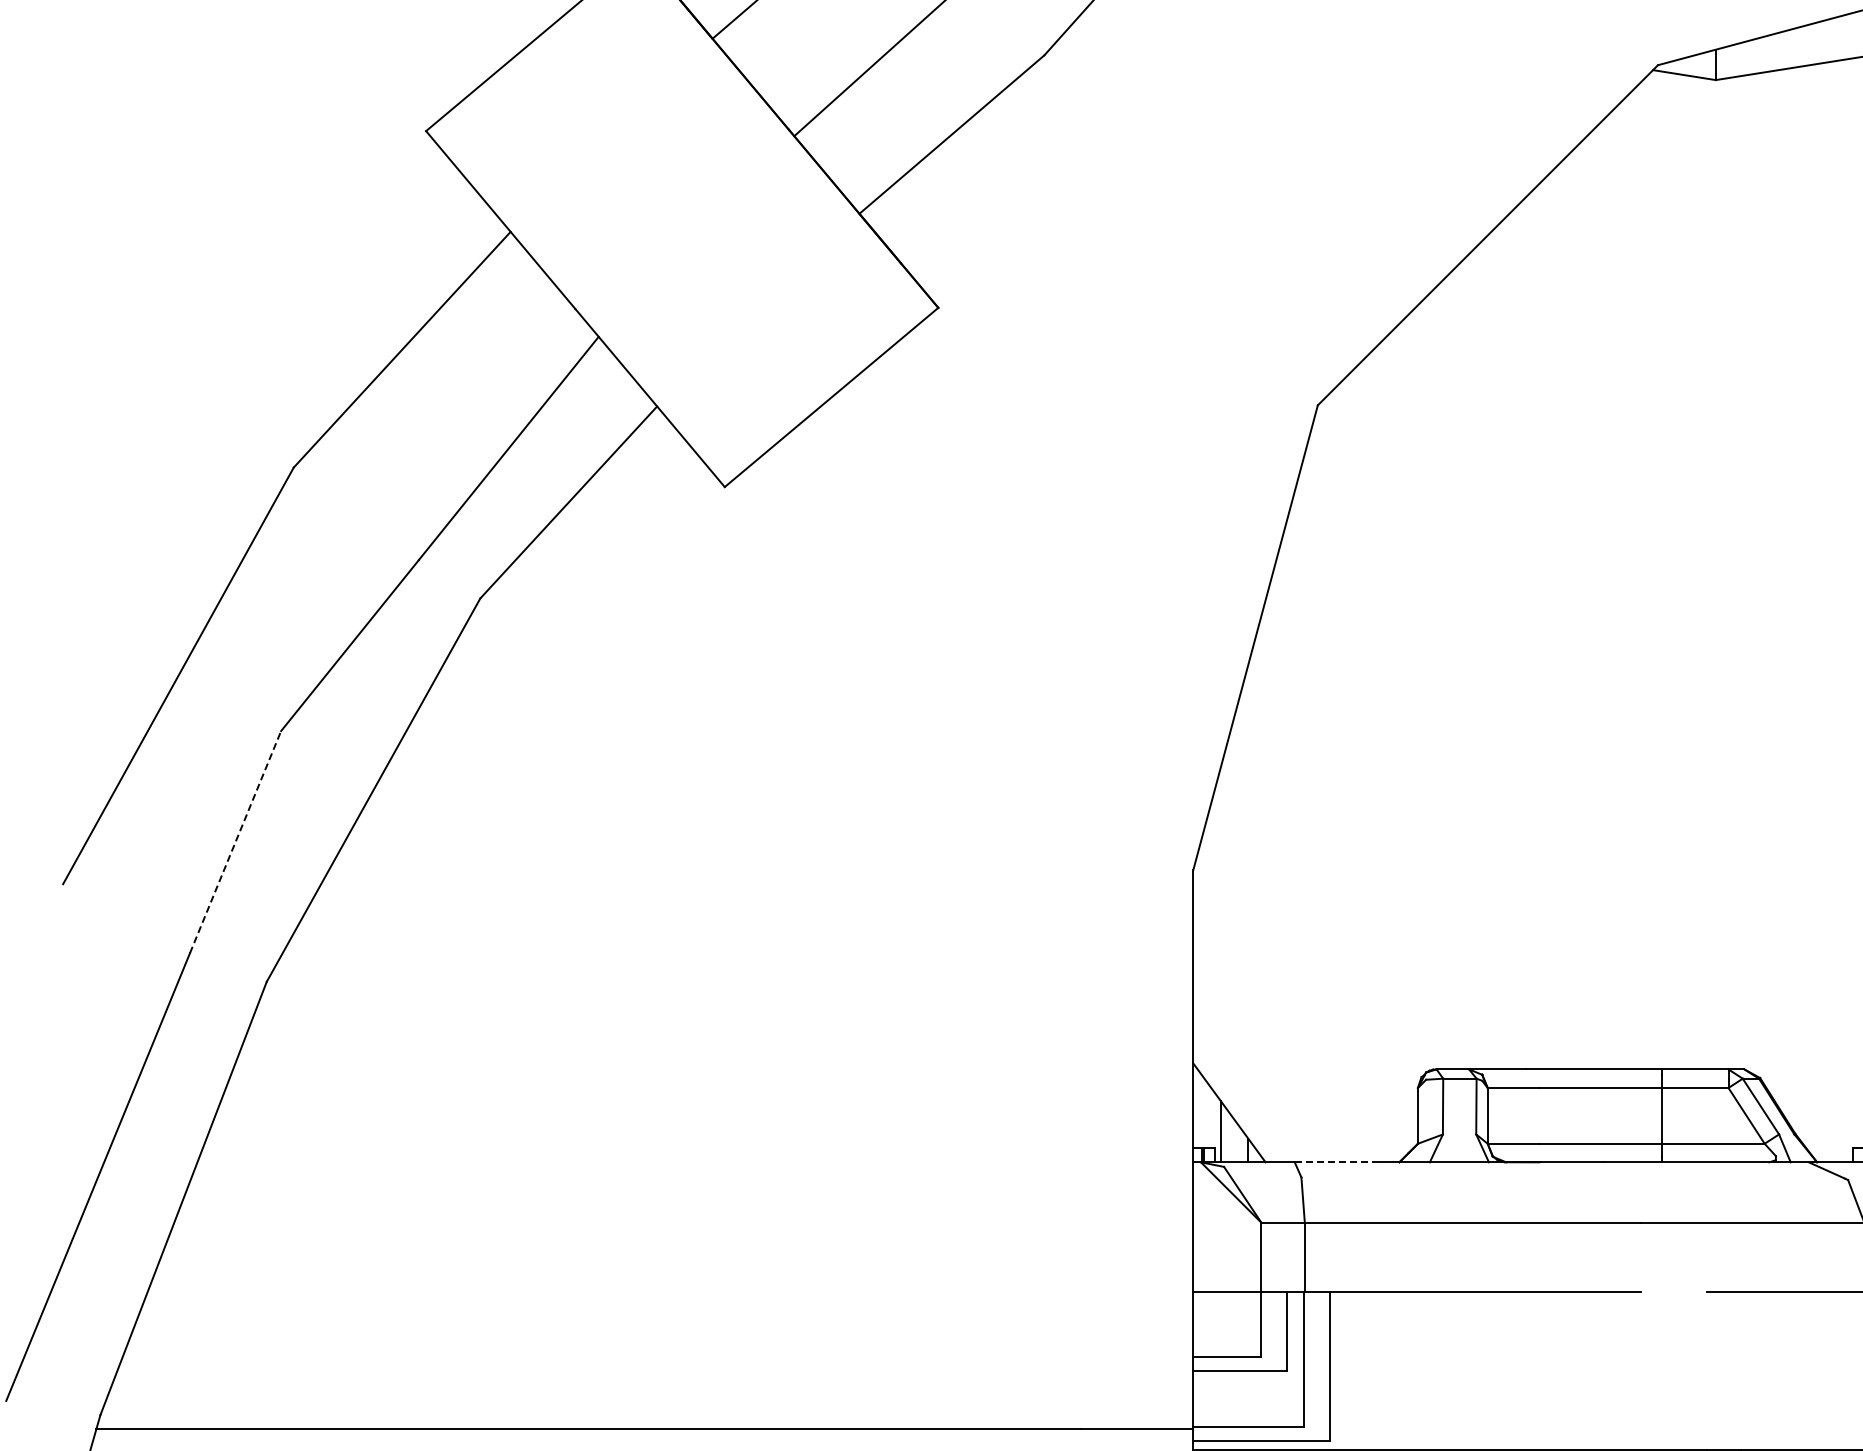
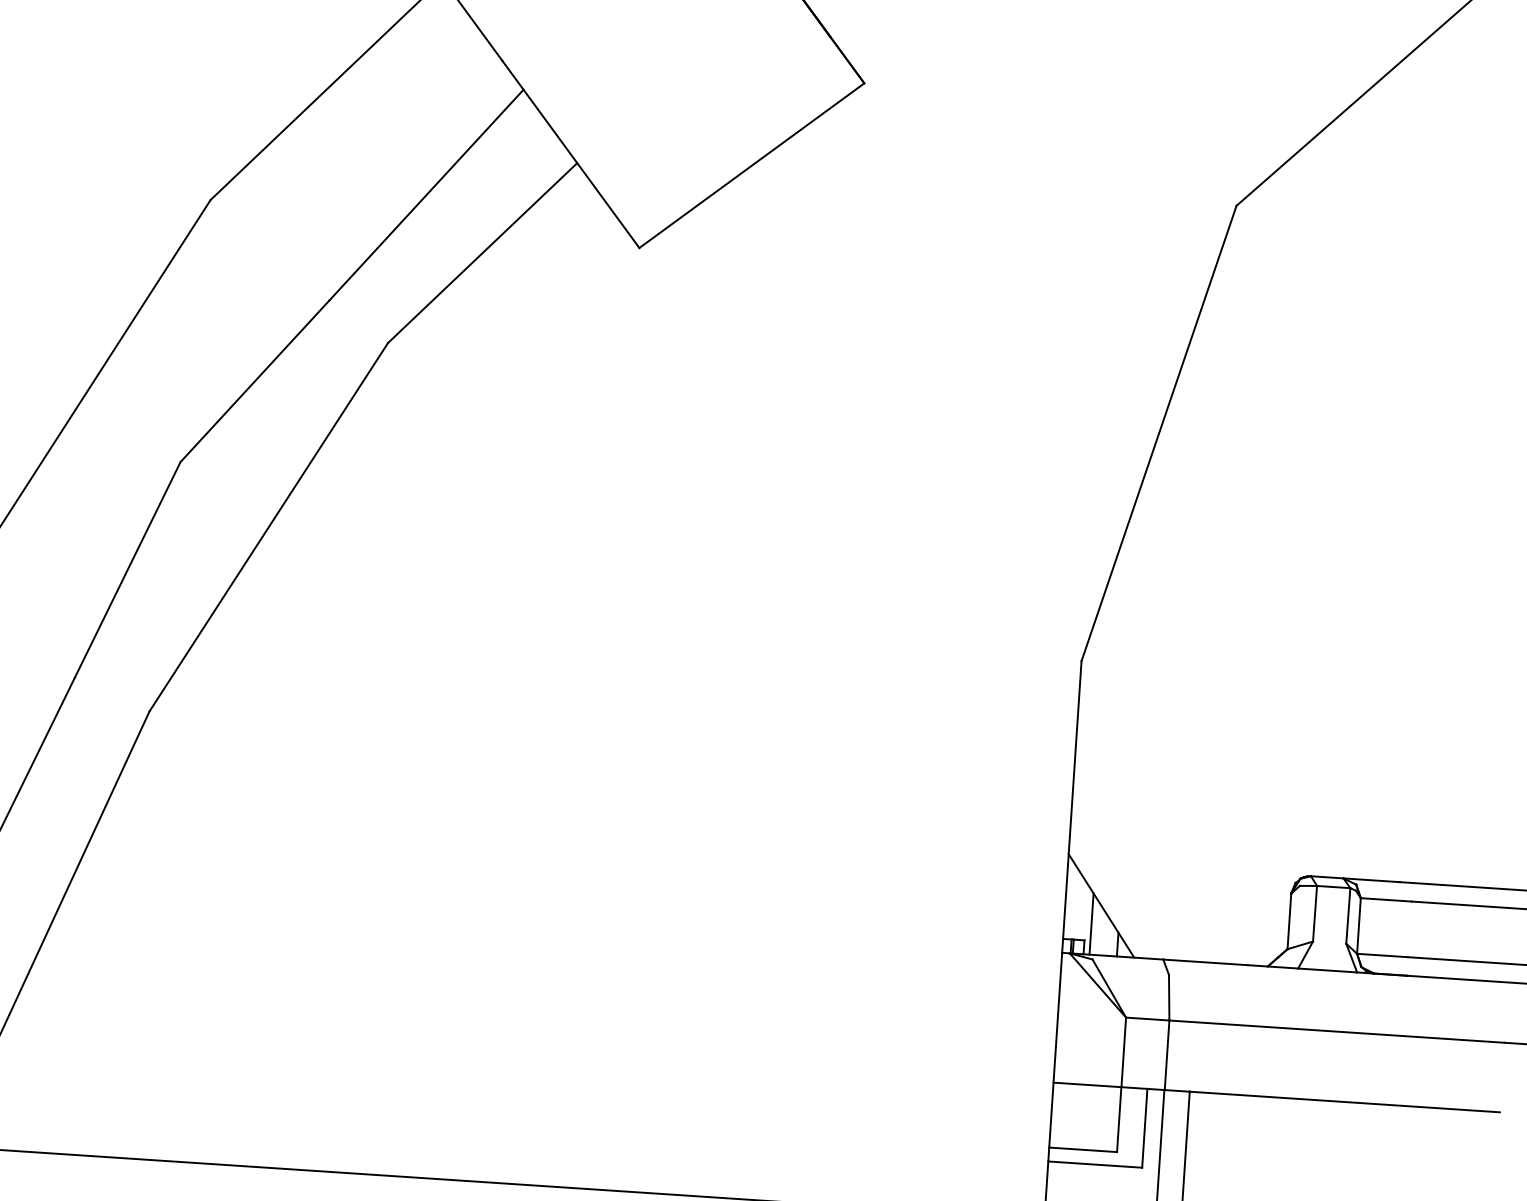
line: (235, 841) -> (127, 569), dashed -> solid
line: (1337, 1162) -> (1205, 962), dashed -> solid

